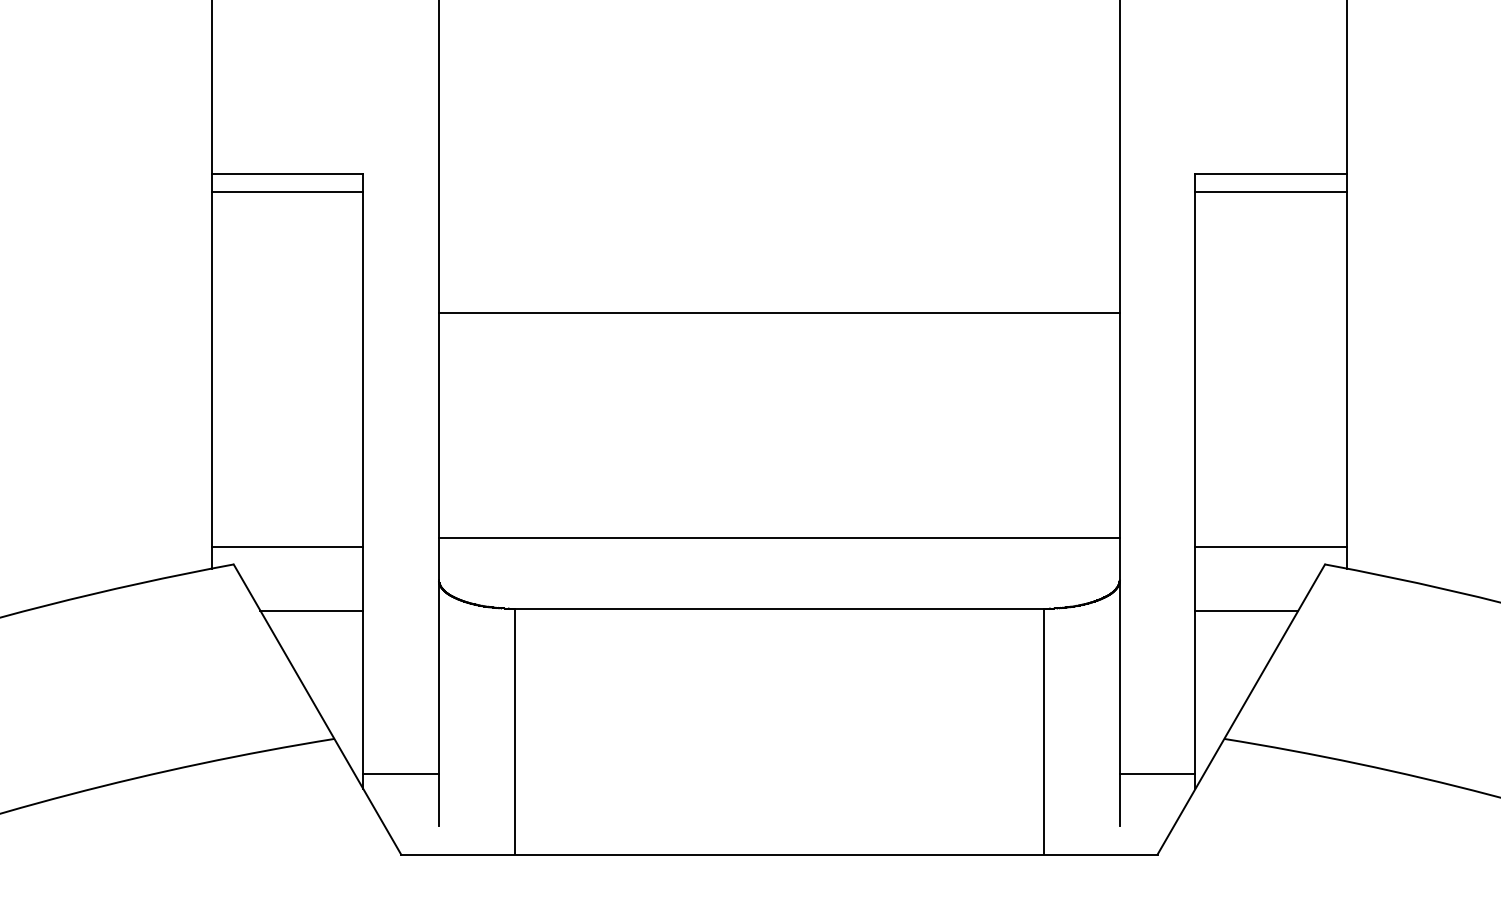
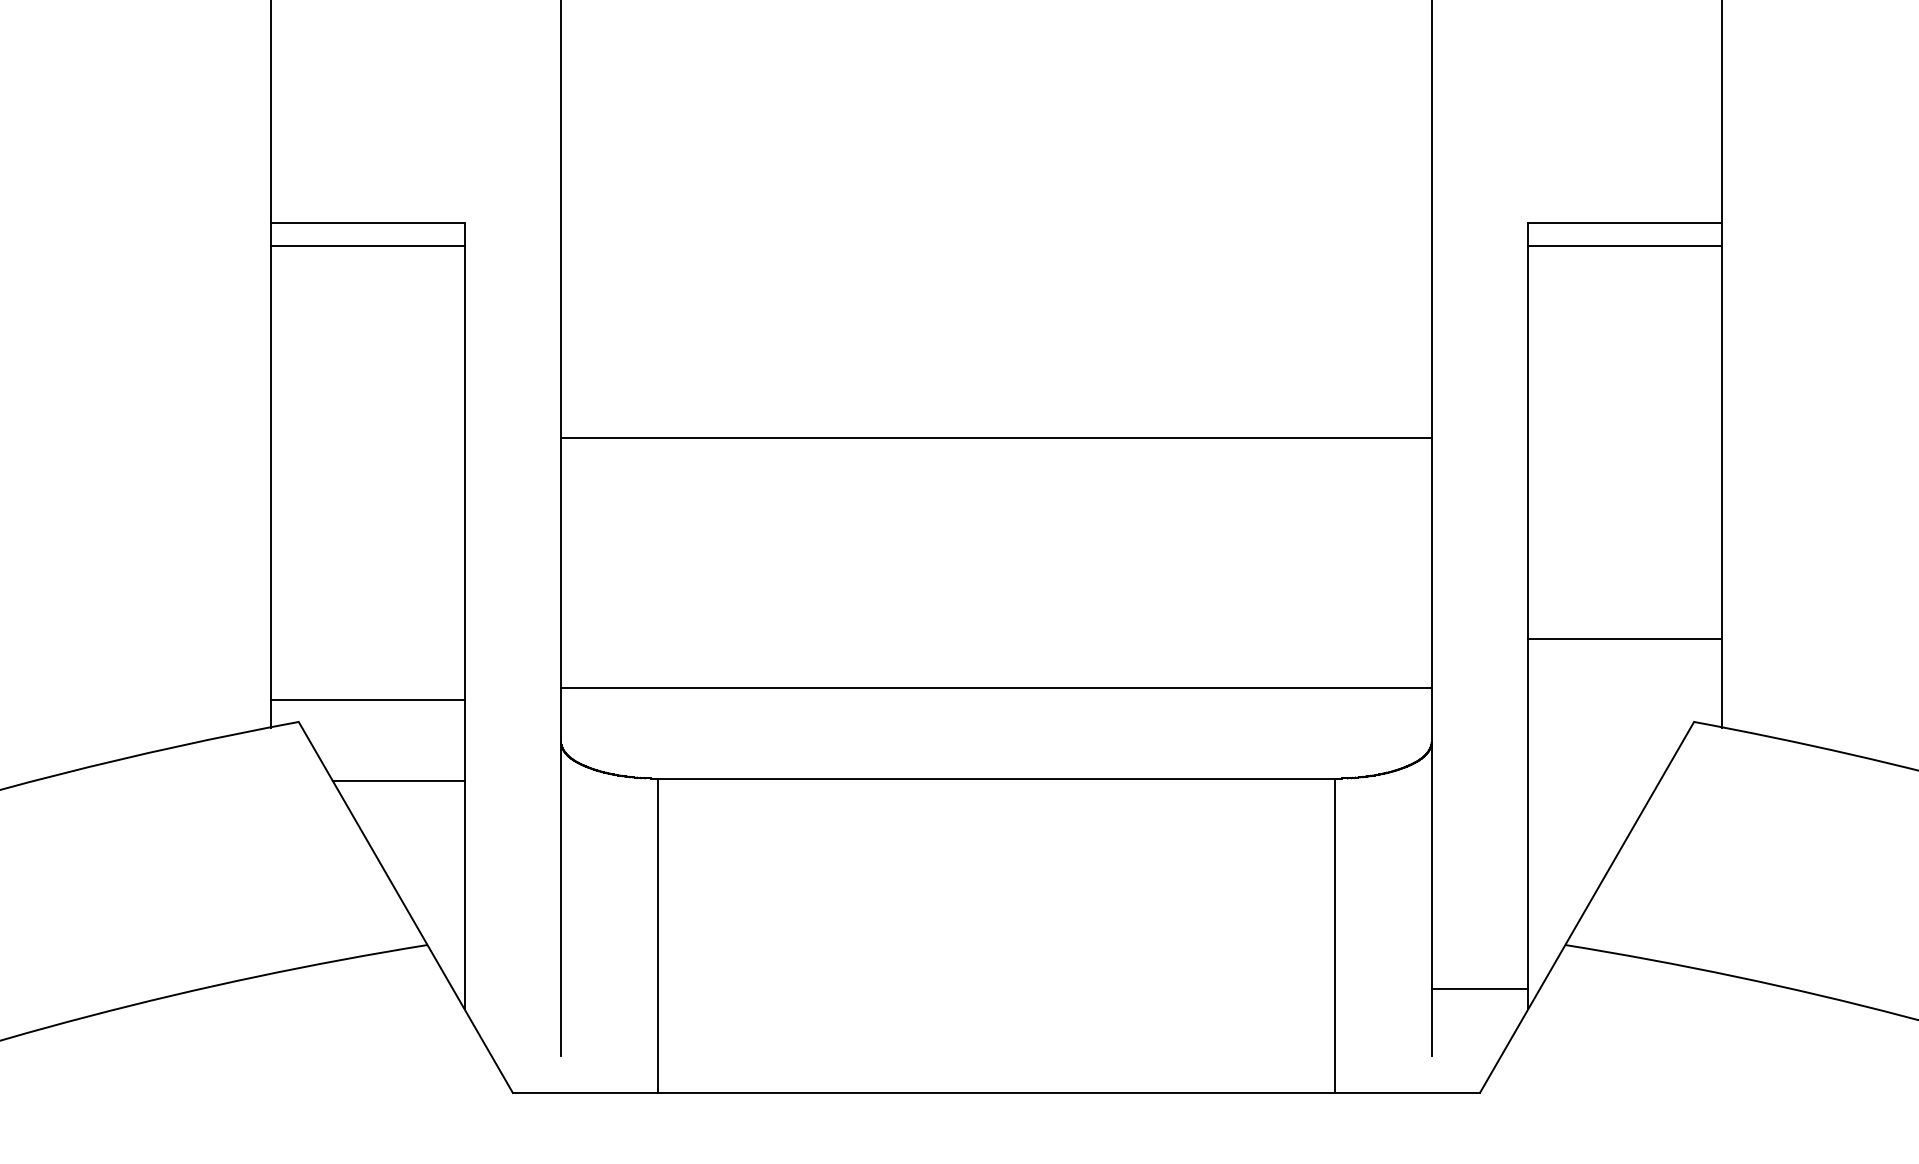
line: (779, 313) -> (996, 438), moved
line: (1270, 546) -> (1624, 638), moved
line: (1247, 610) -> (1594, 780), removed
line: (400, 773) -> (512, 989), removed

